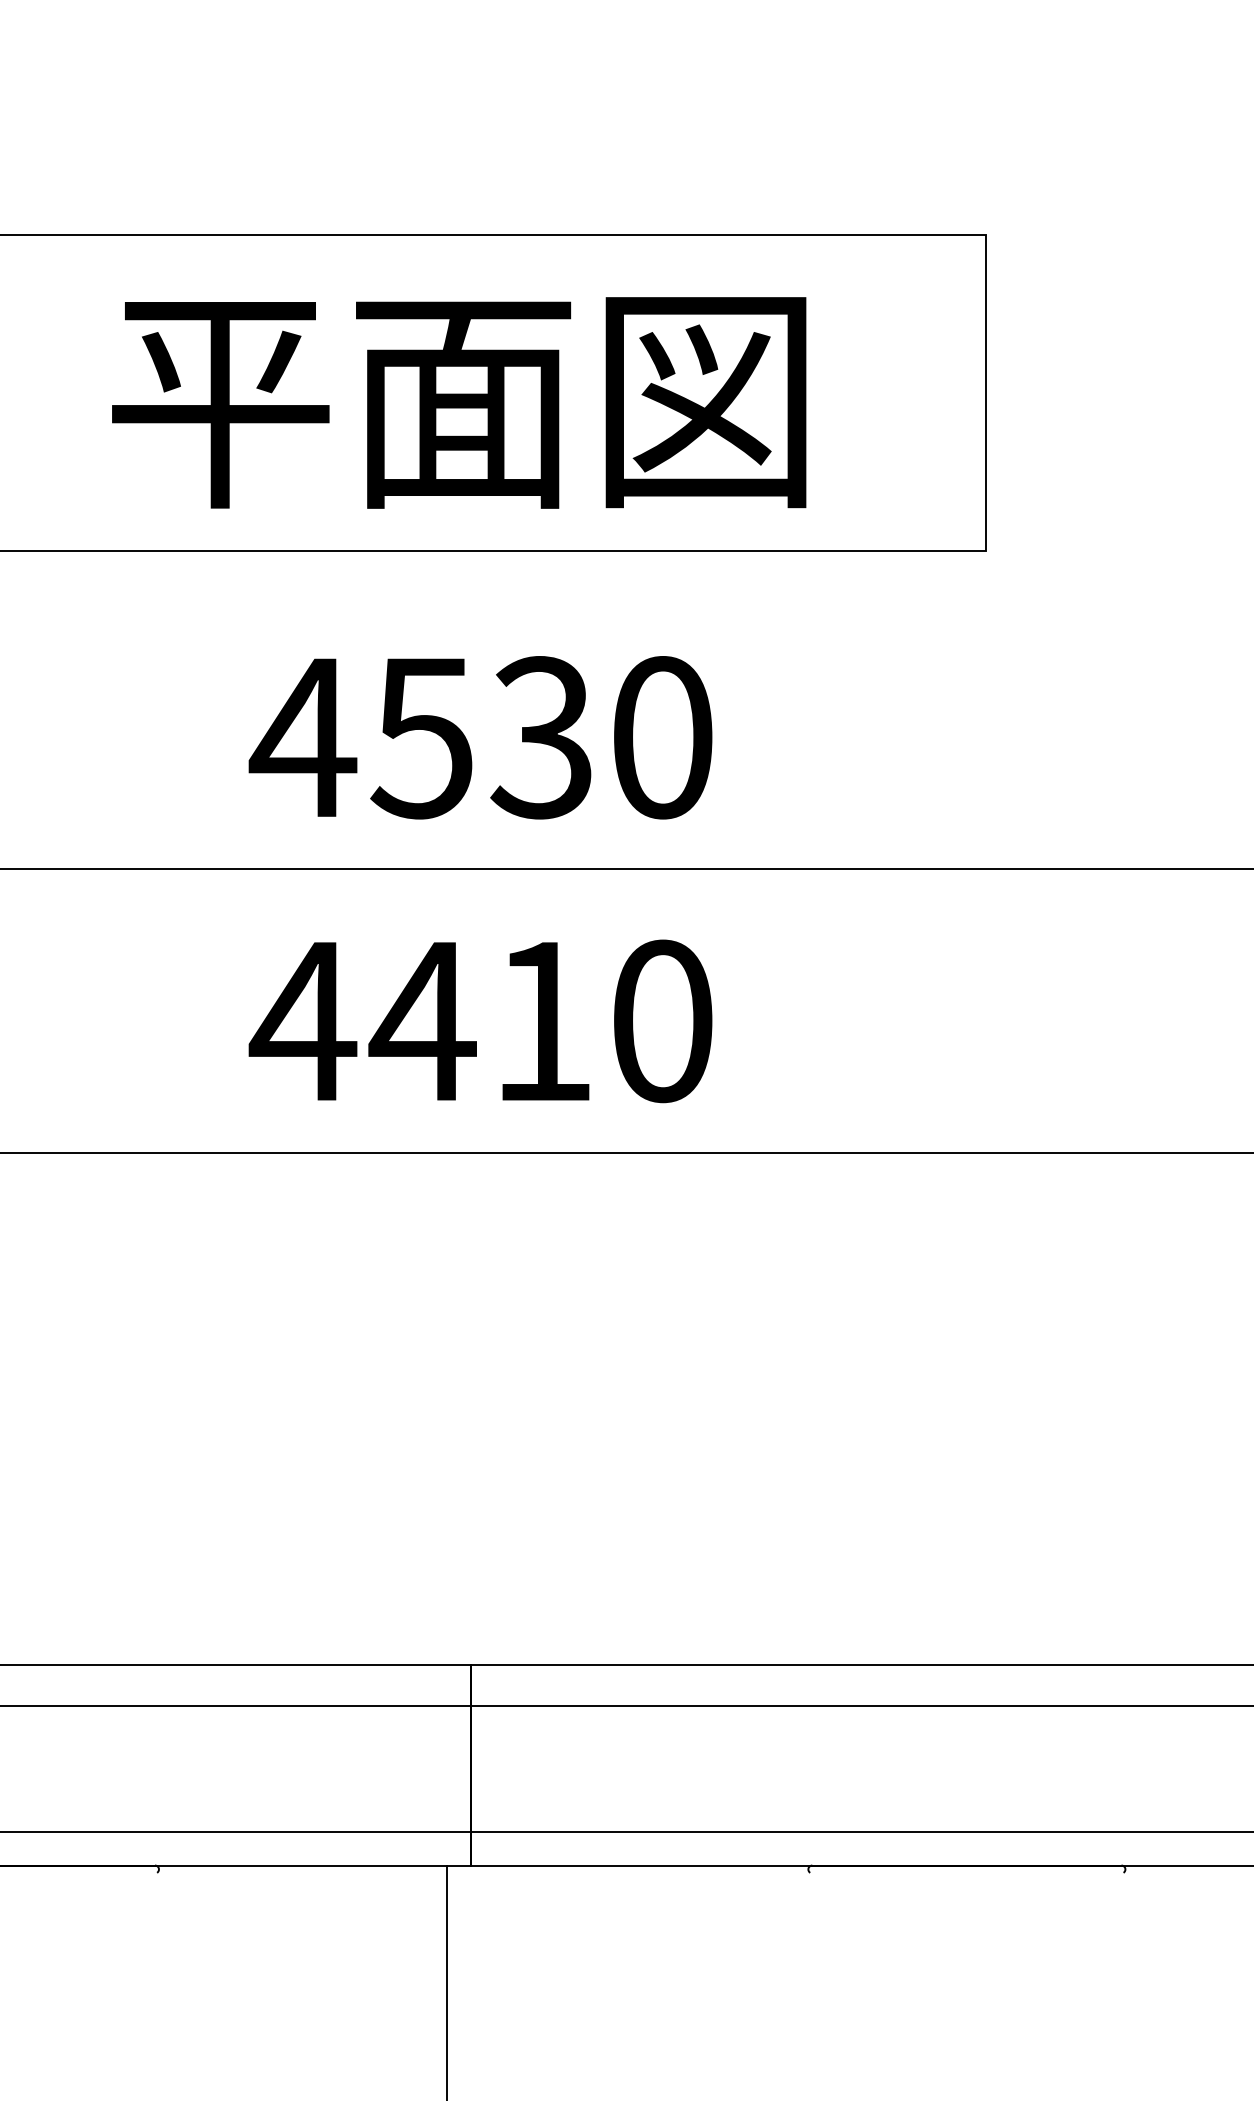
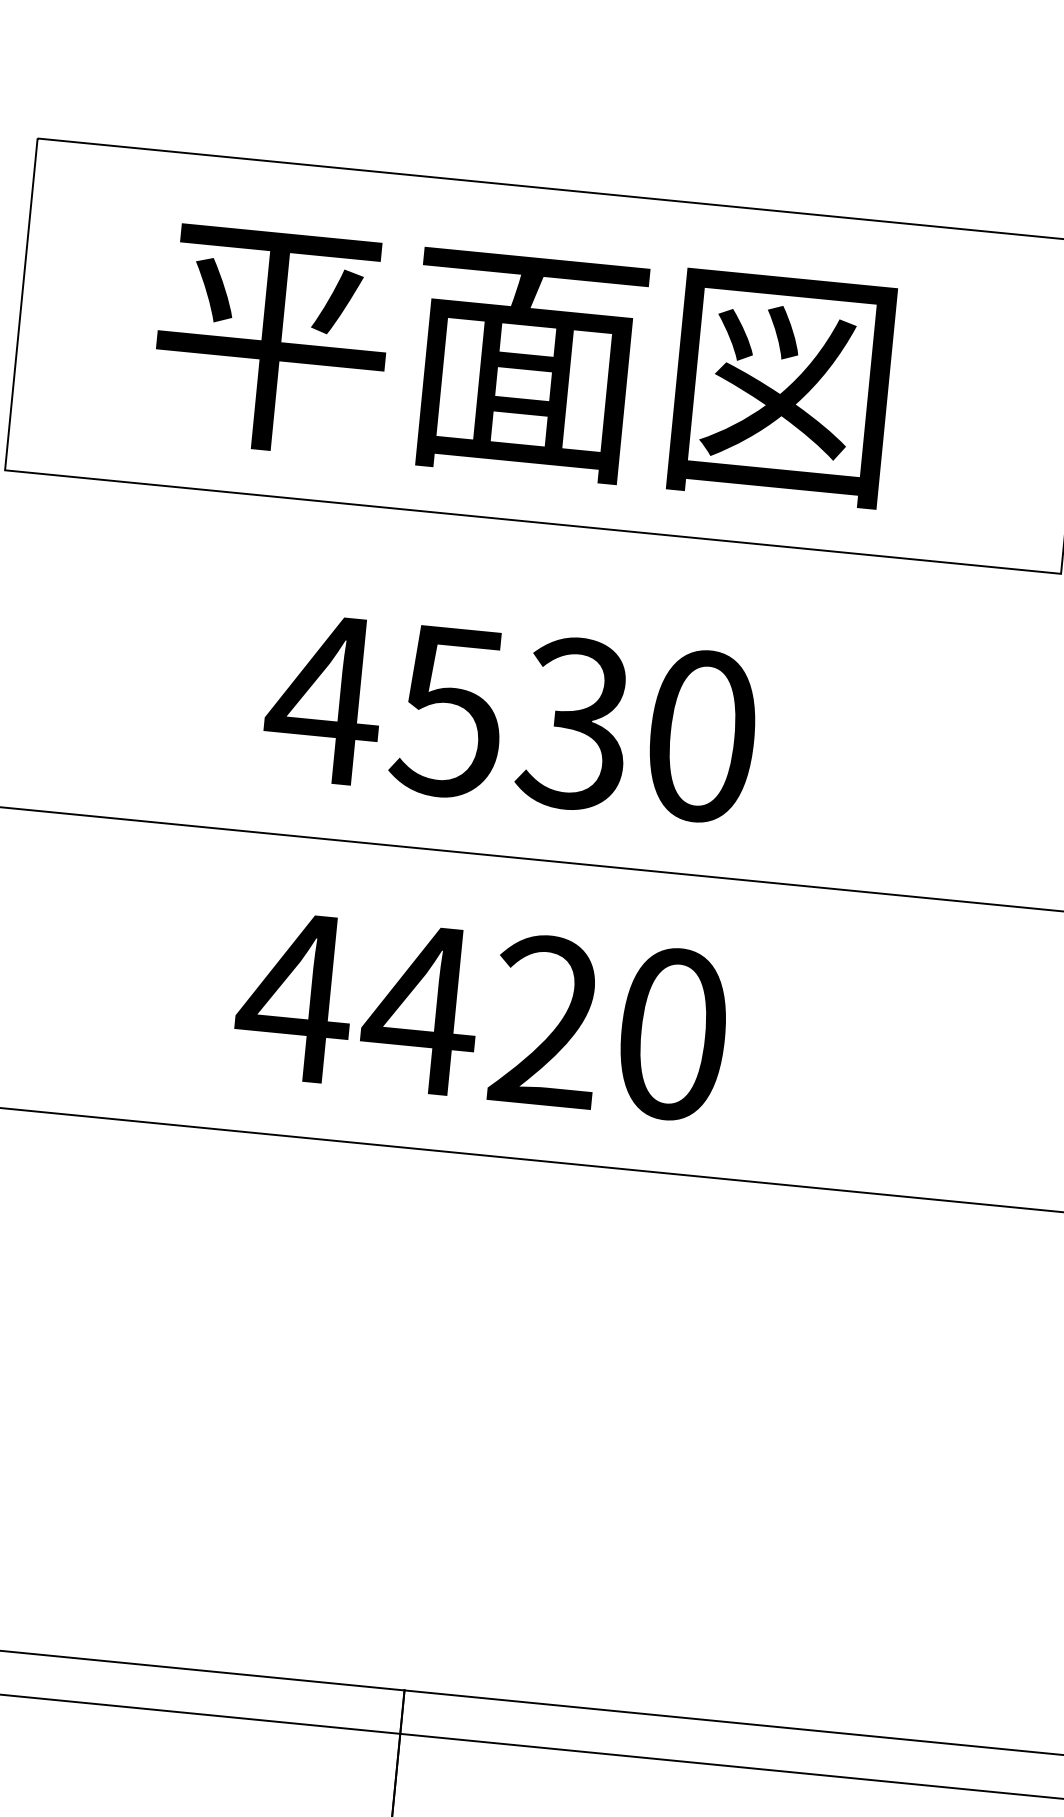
text: (542, 1019) -> (546, 1019), 4410 -> 4420

